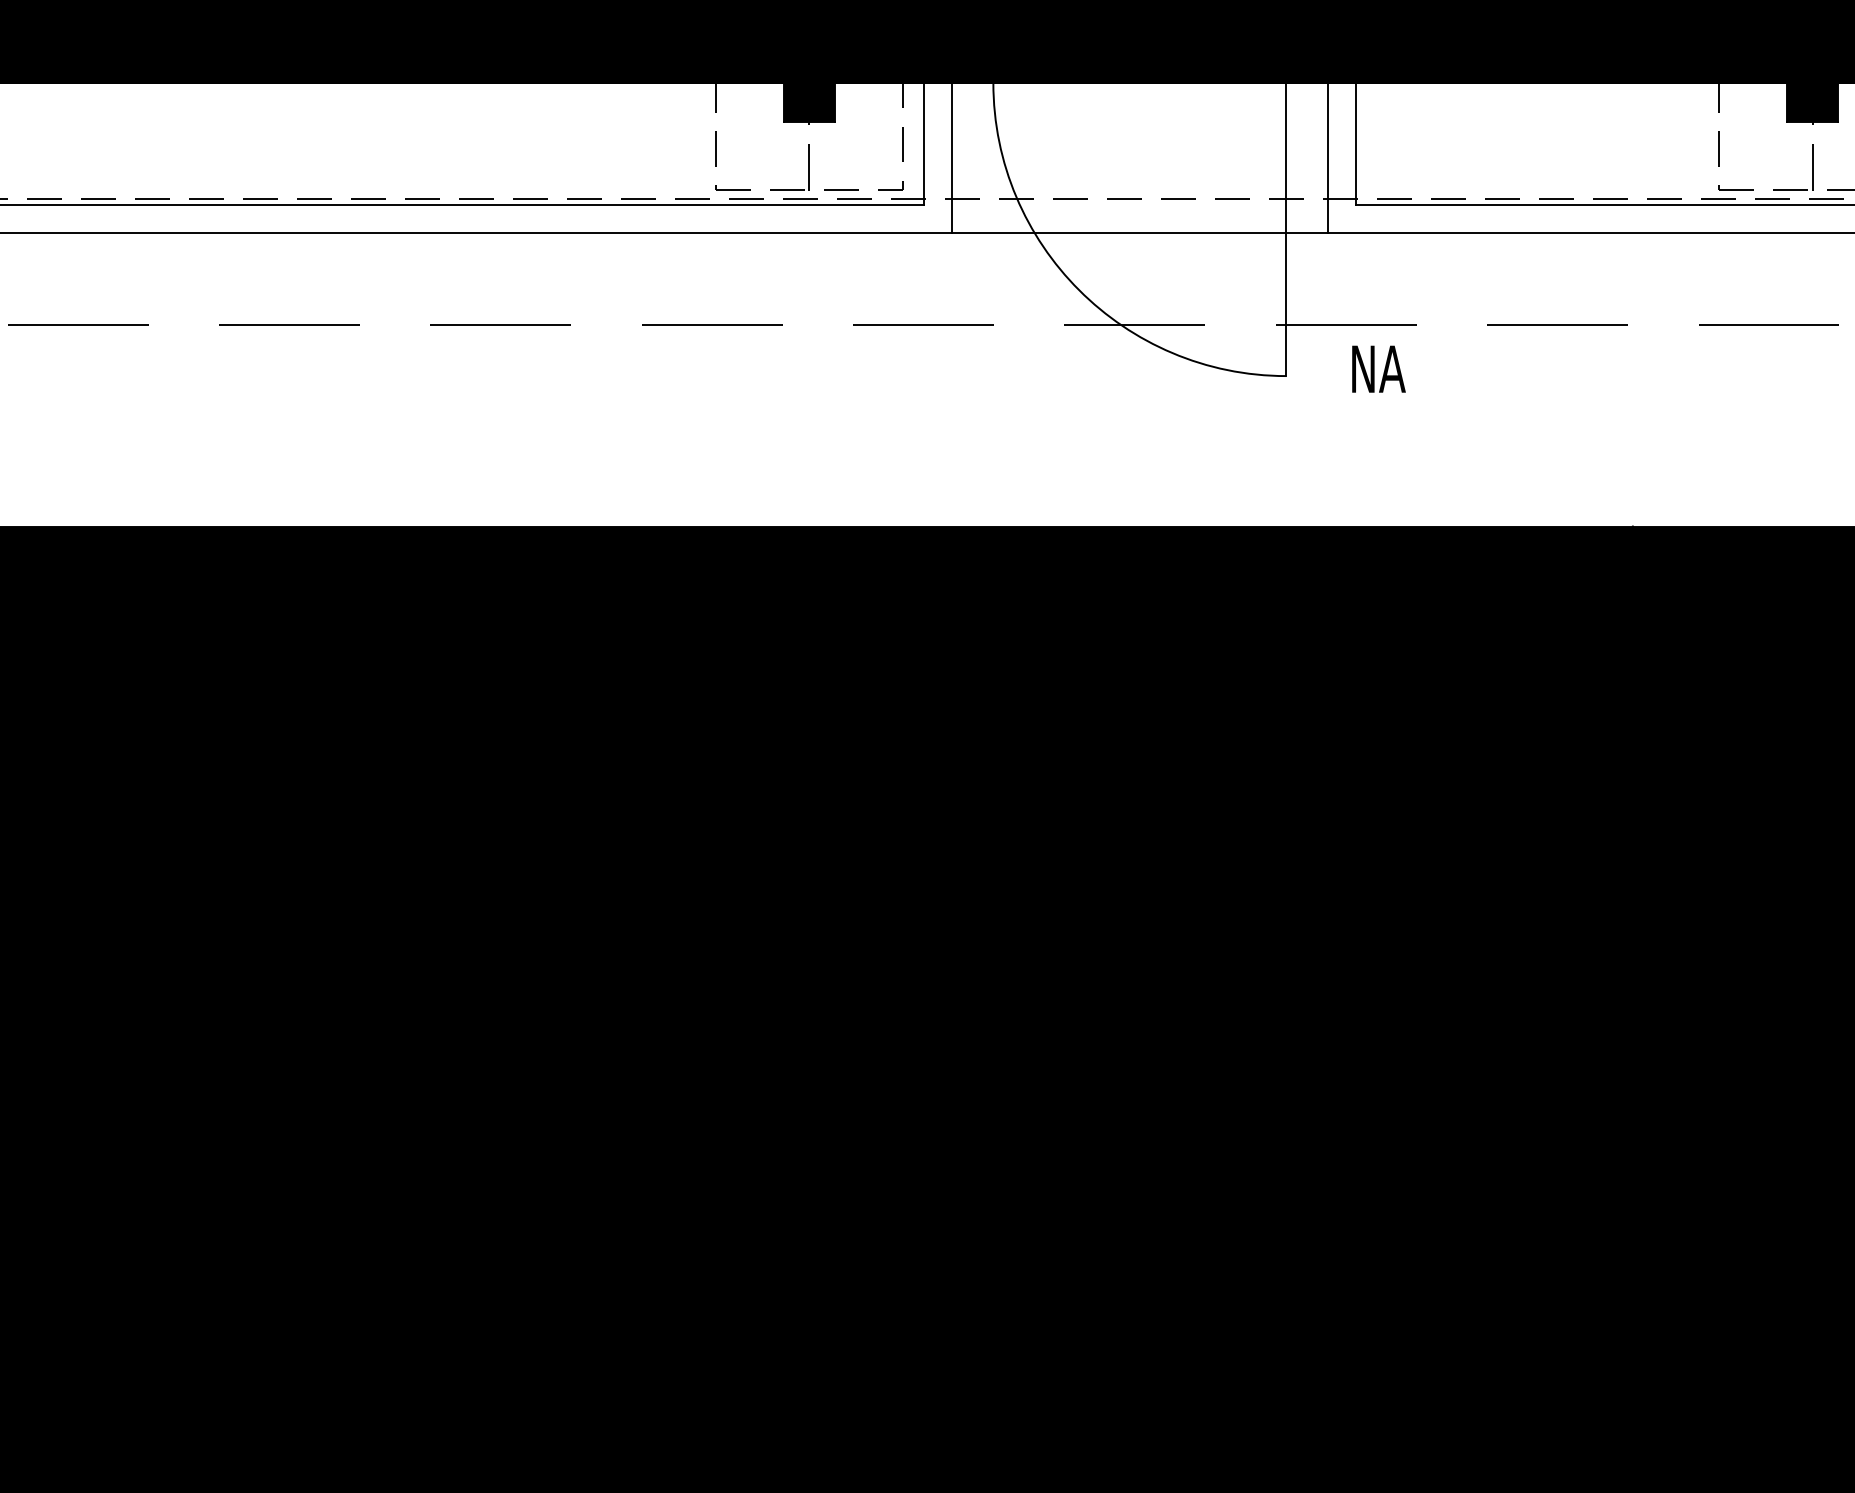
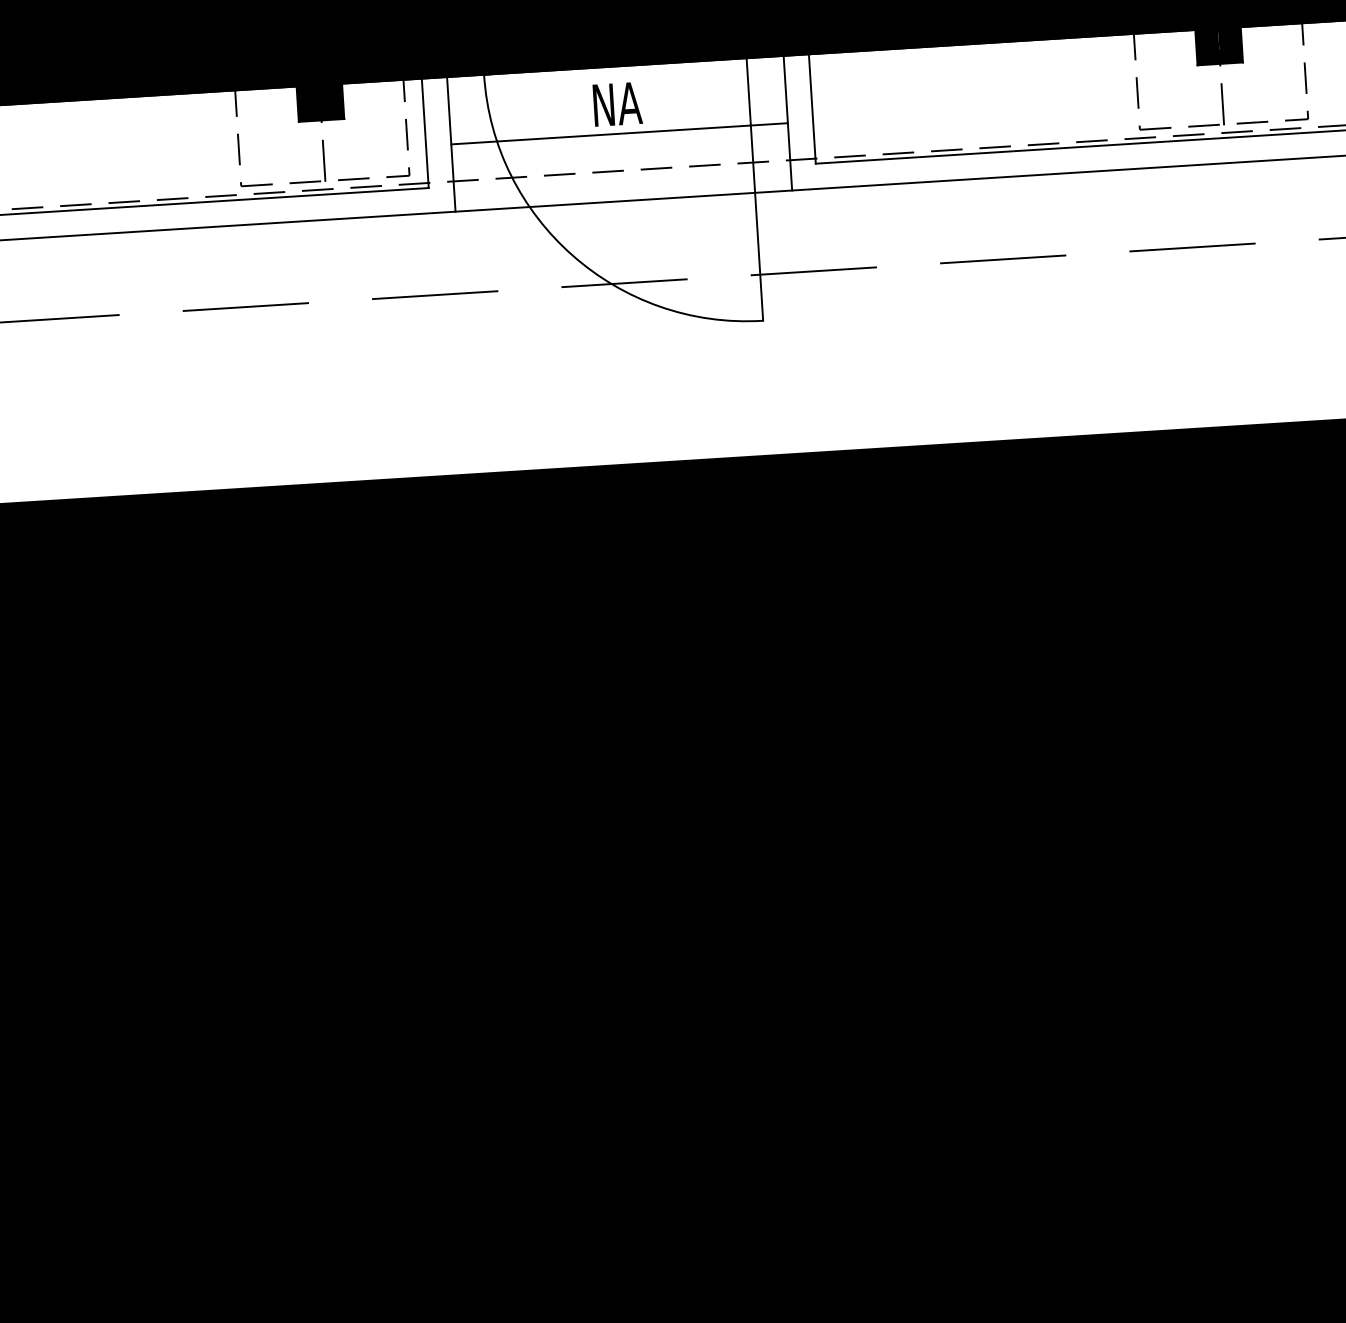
line: (1139, 158) -> (619, 134), added
text: (1378, 368) -> (617, 103), moved

